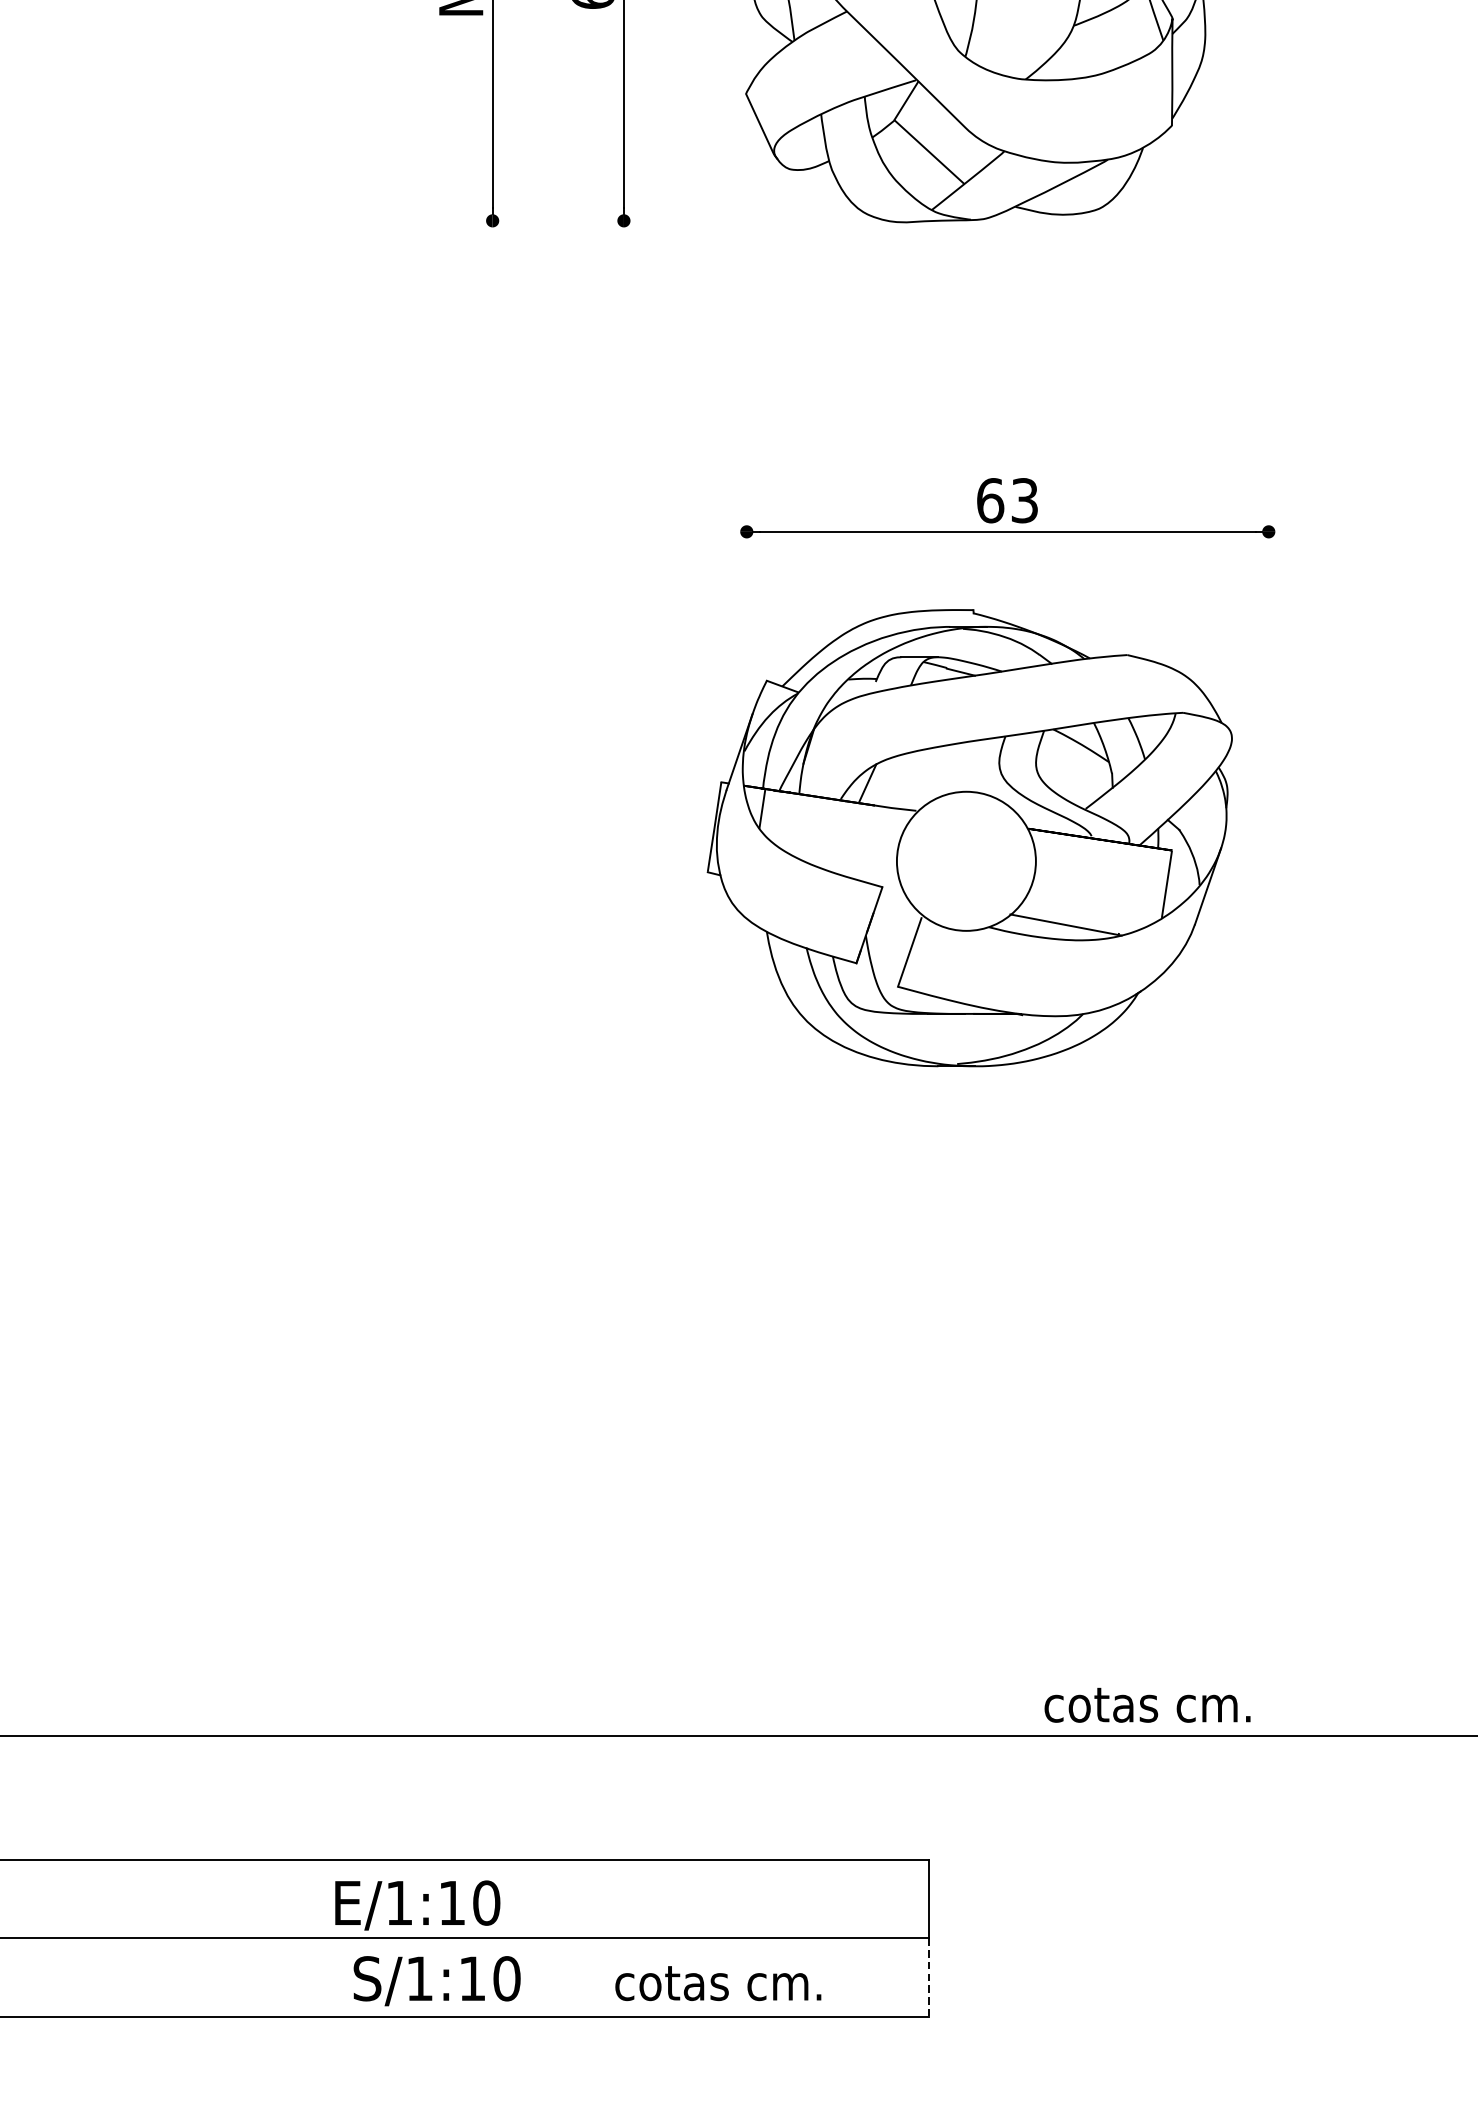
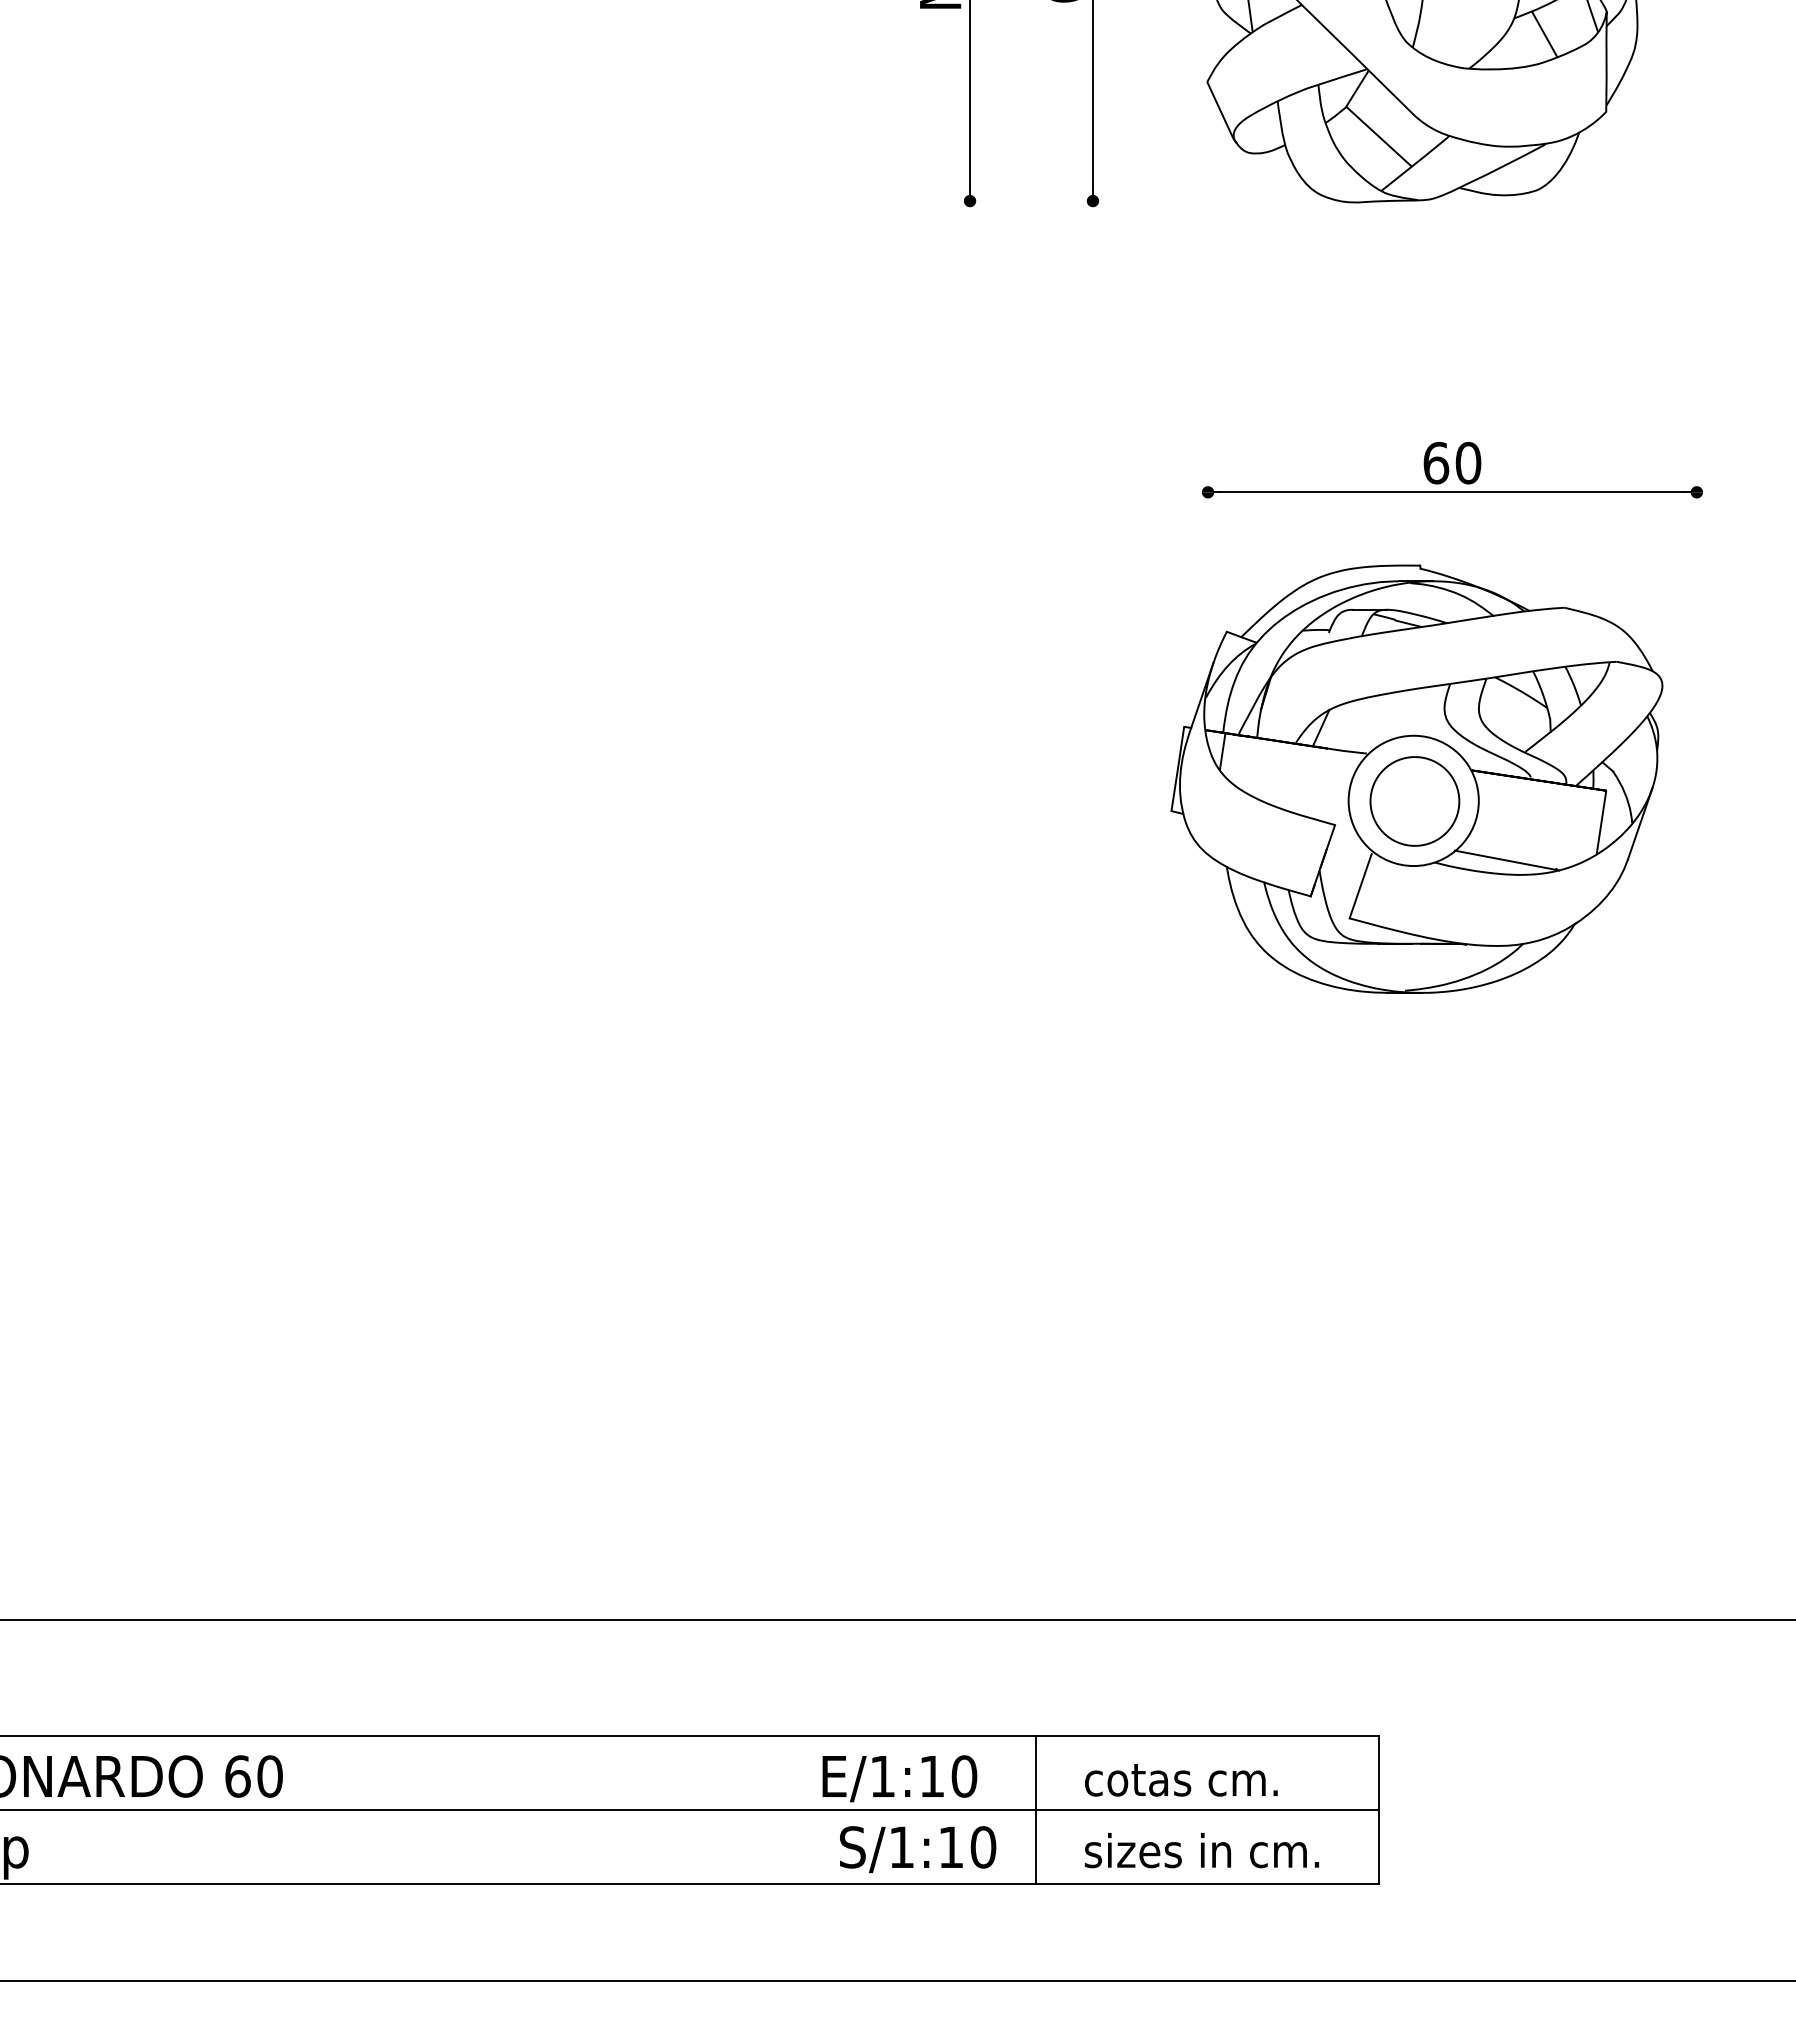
line: (1106, 42) -> (1544, 34), added
text: (1024, 501) -> (1468, 463), 63 -> 60
part: (967, 861) -> (1414, 801), added
text: (1147, 1705) -> (1181, 1780), moved
line: (563, 1938) -> (1036, 1809), added
line: (928, 1977) -> (1378, 1846), dashed -> solid
text: (739, 1982) -> (1201, 1850), cotas cm. -> sizes in cm.

